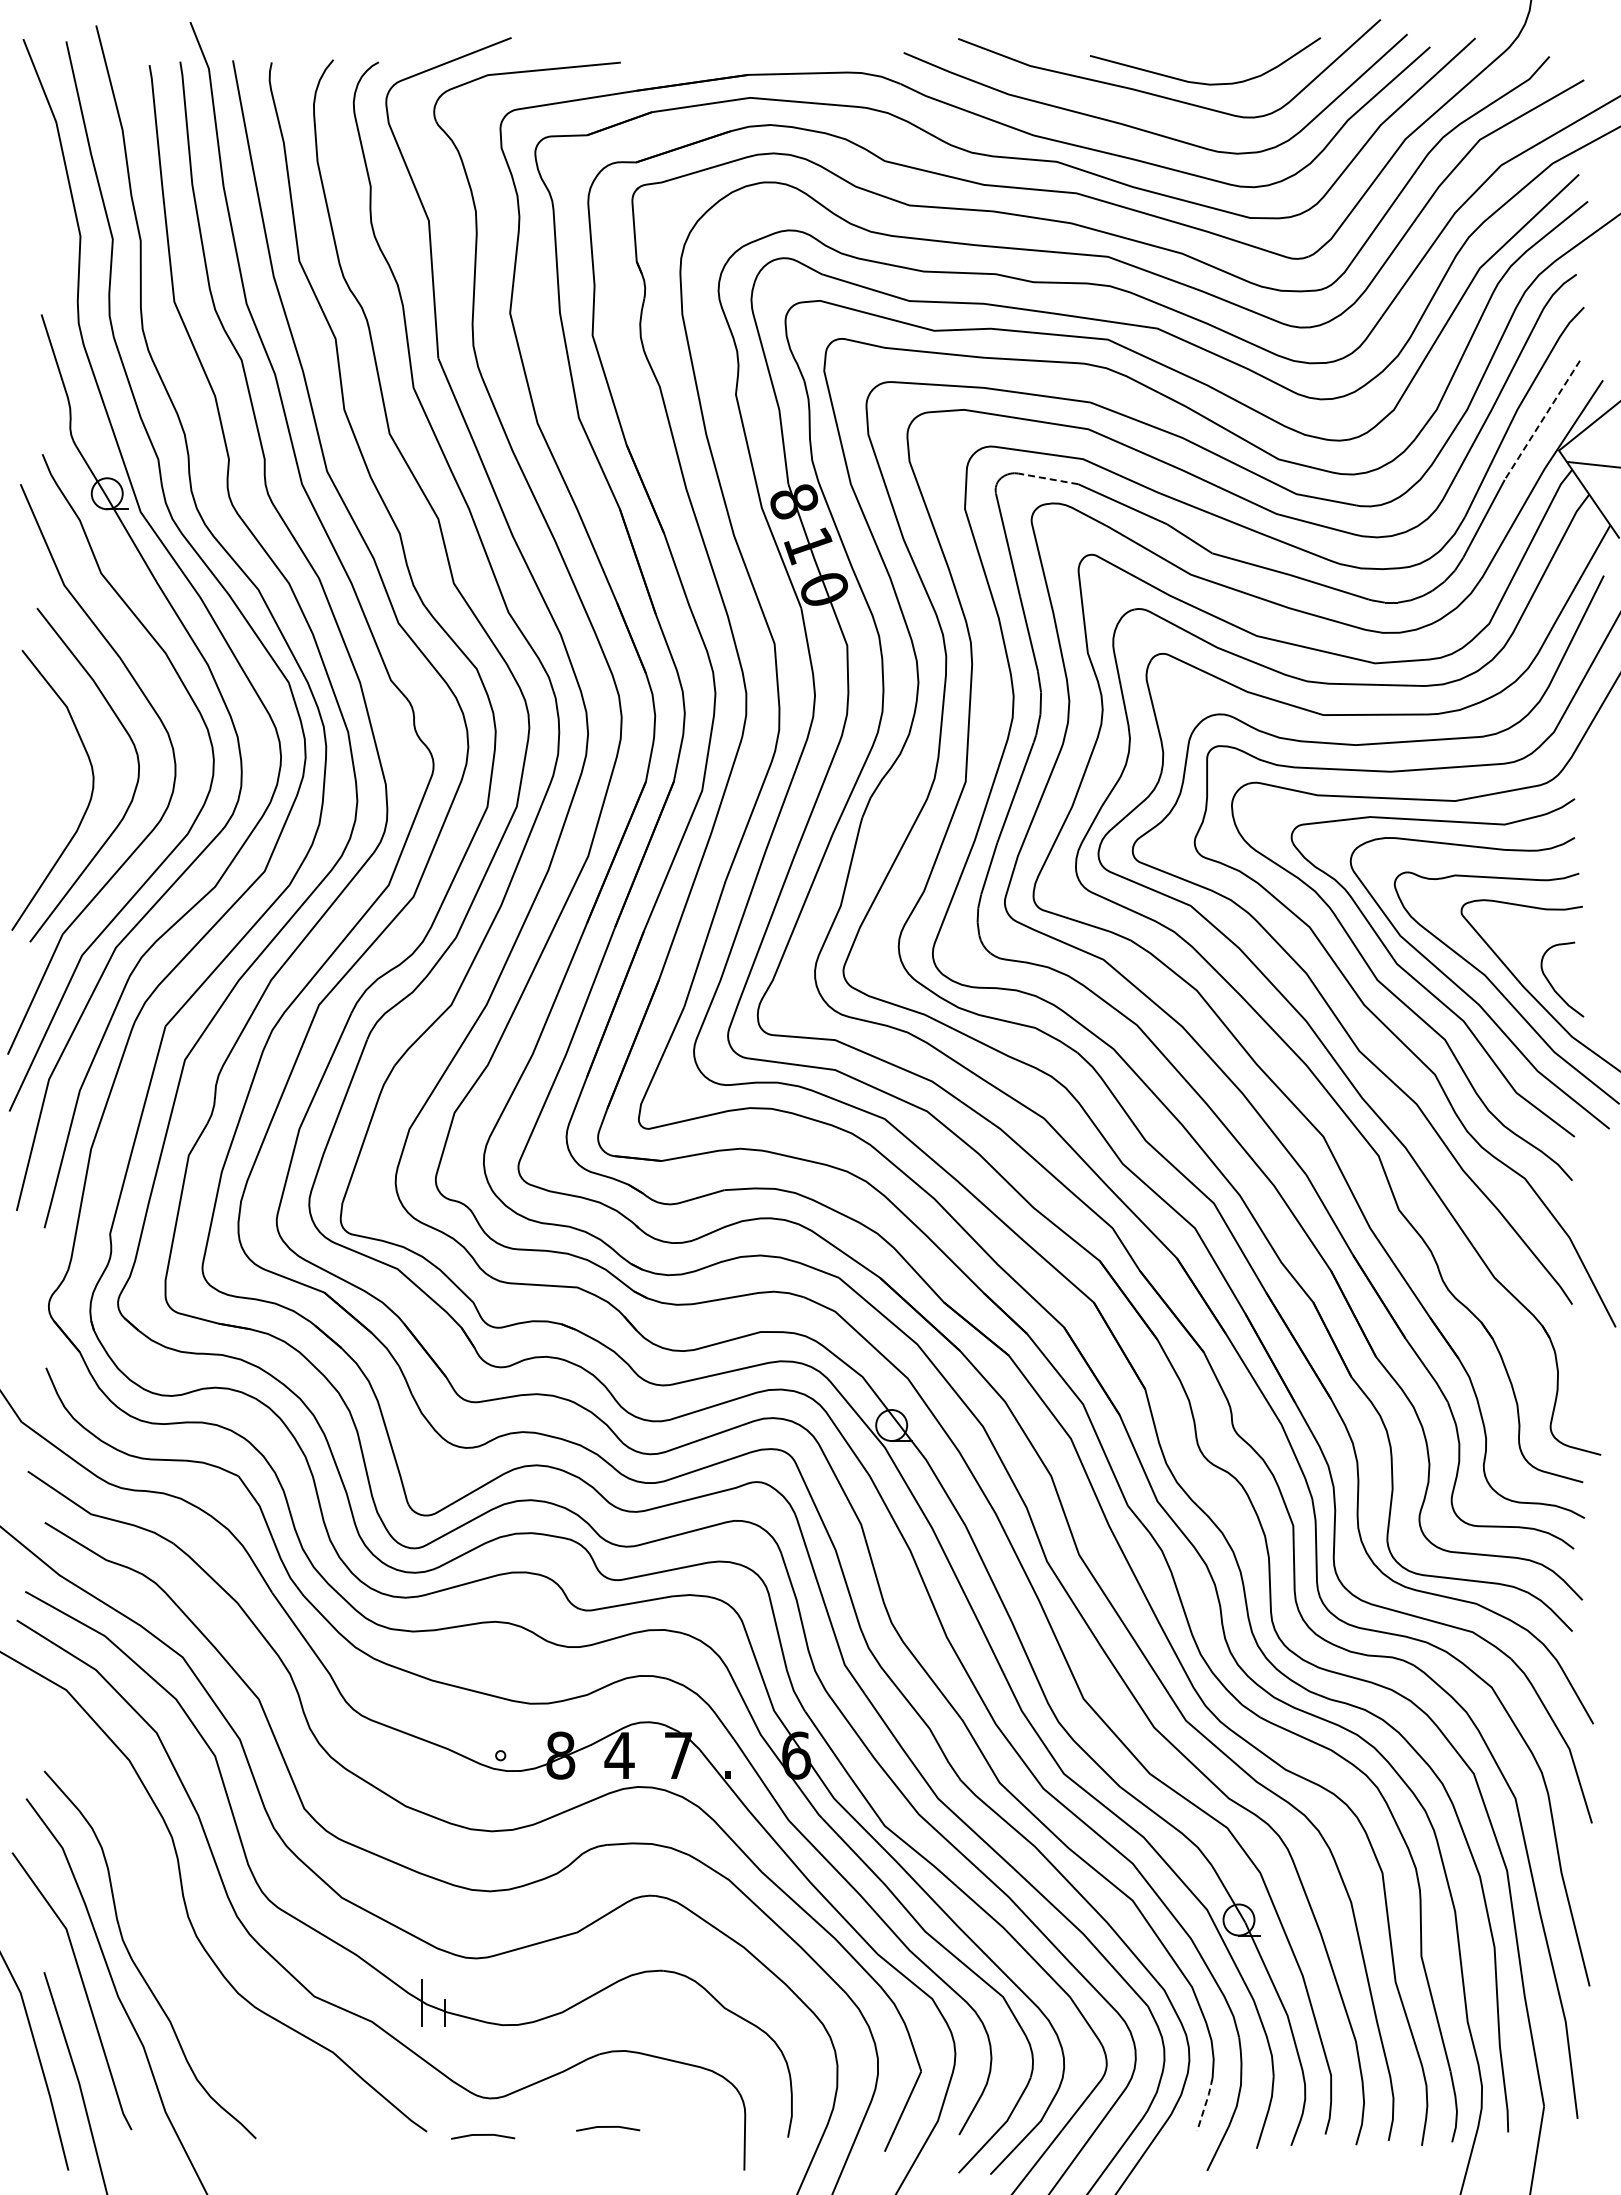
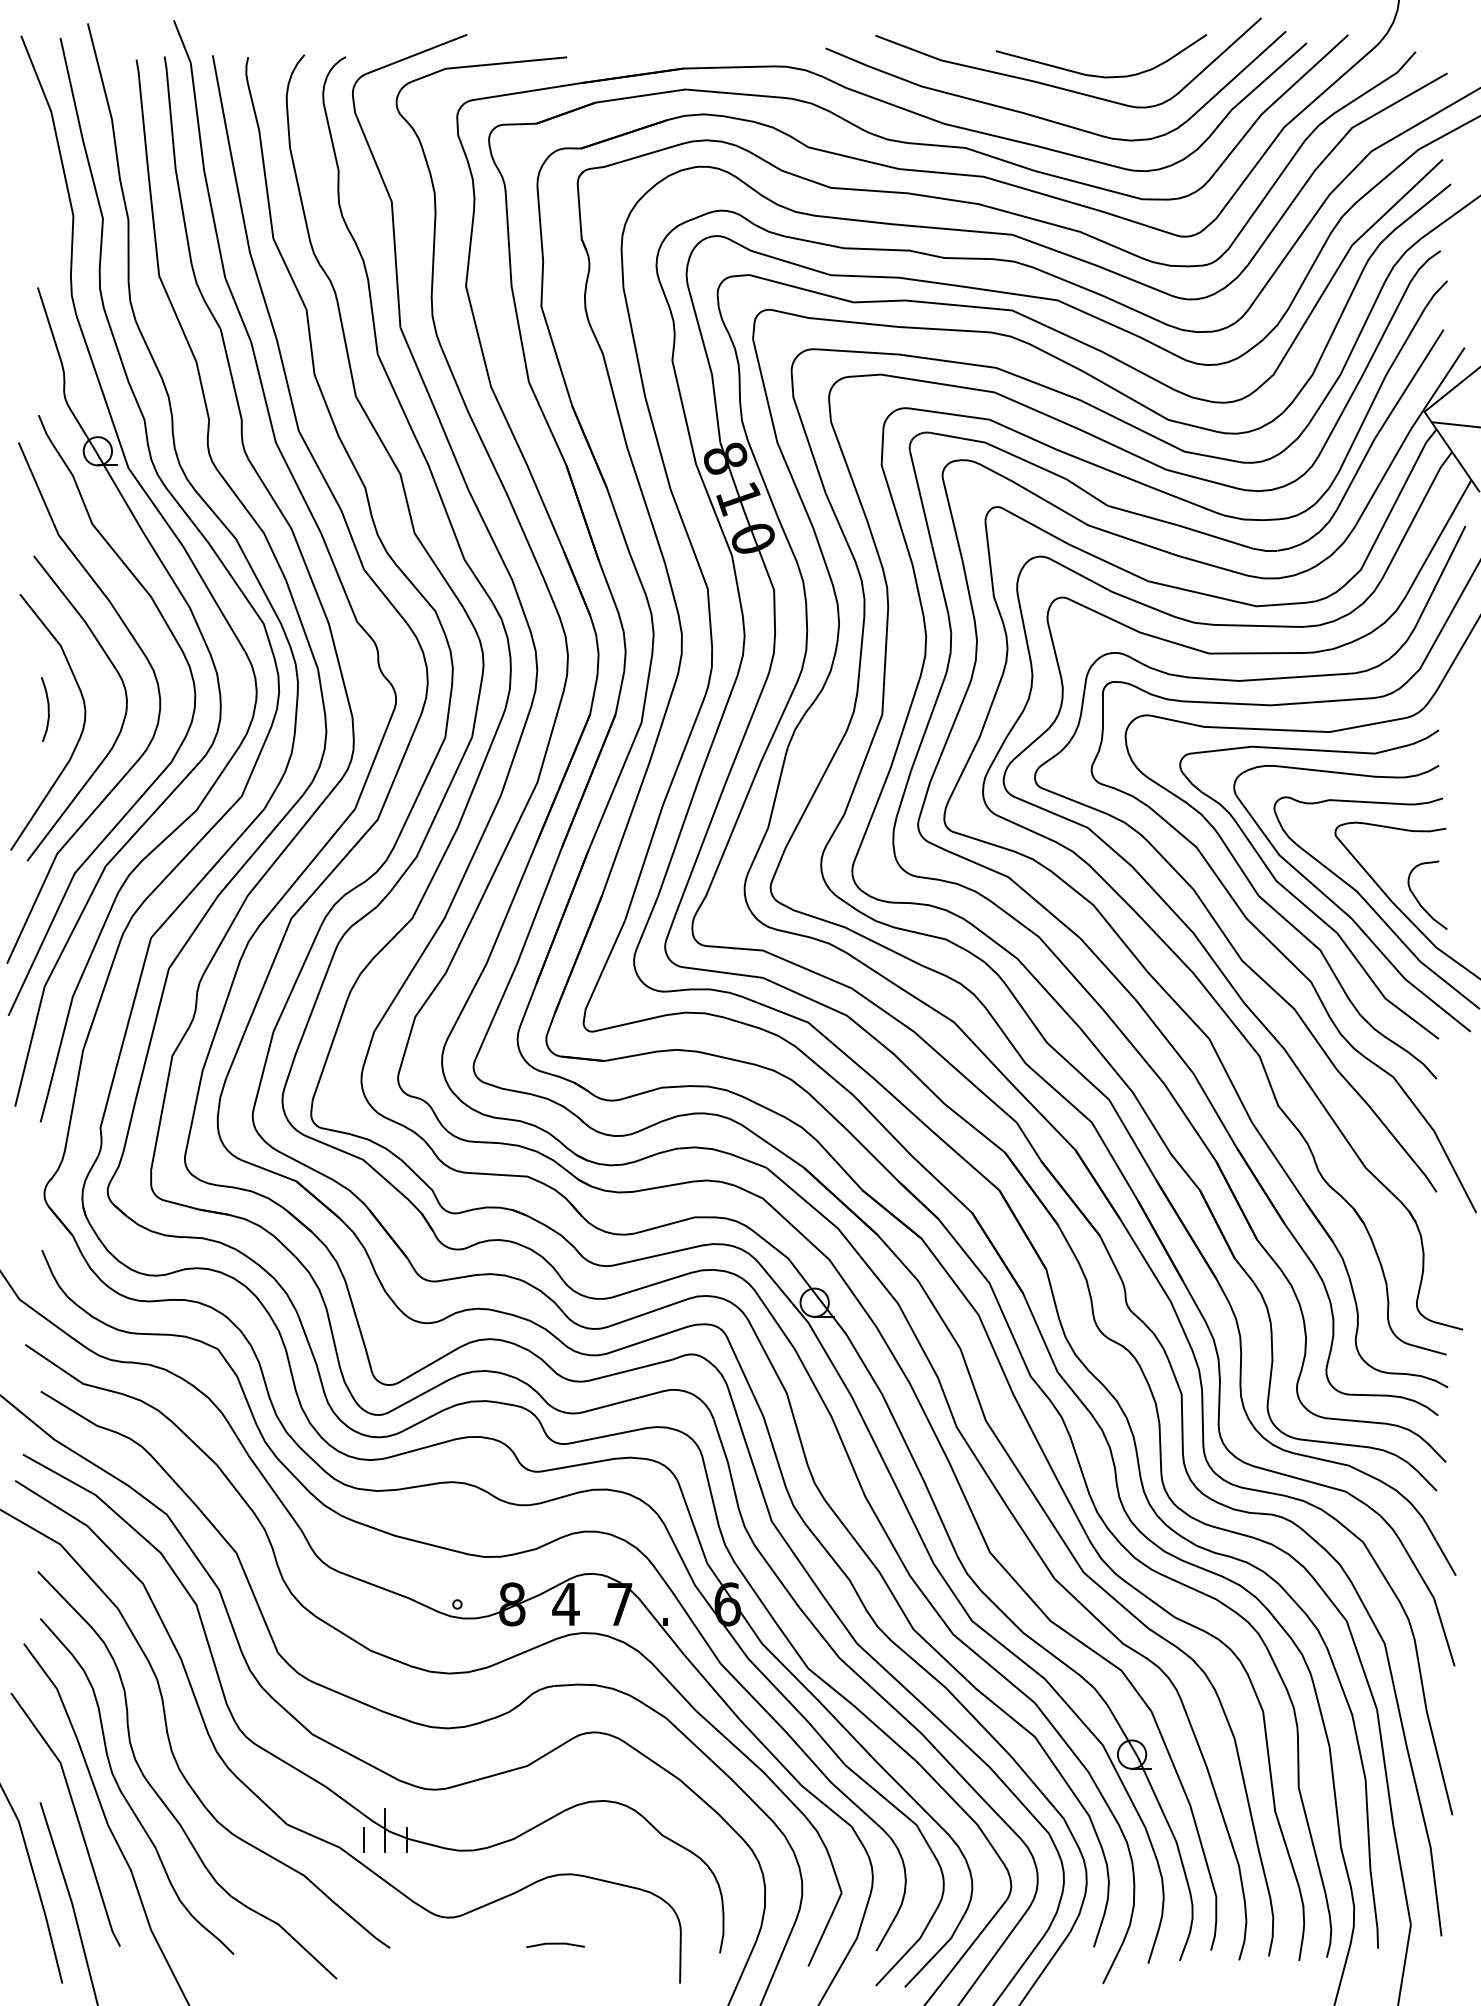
line: (1542, 420) -> (1409, 384), dashed -> solid
line: (1047, 478) -> (957, 437), dashed -> solid
curve: (52, 775) -> (47, 708), added
curve: (174, 1964) -> (159, 1795), added
line: (398, 2012) -> (364, 1839), added
line: (1205, 2103) -> (1101, 1922), dashed -> solid
line: (483, 2135) -> (441, 1951), removed

